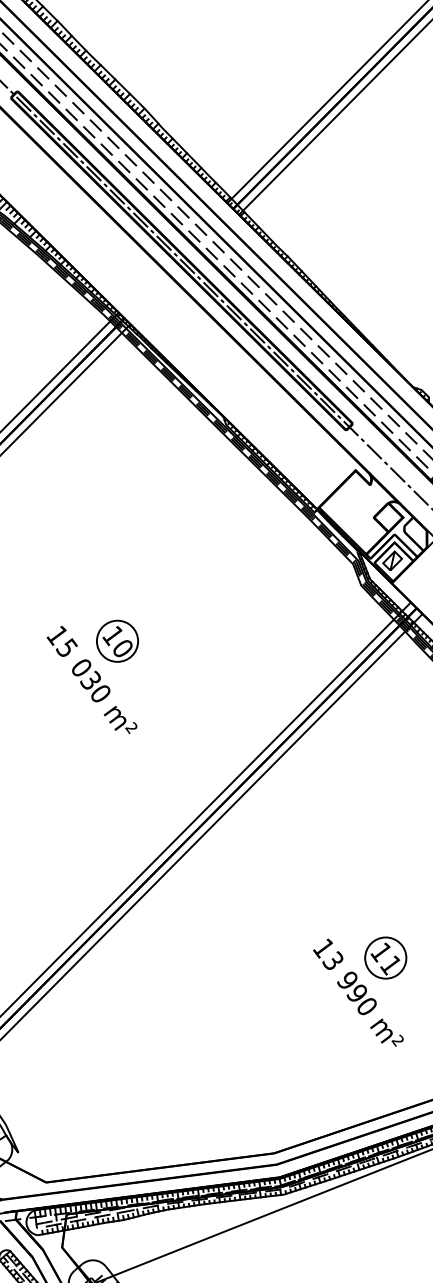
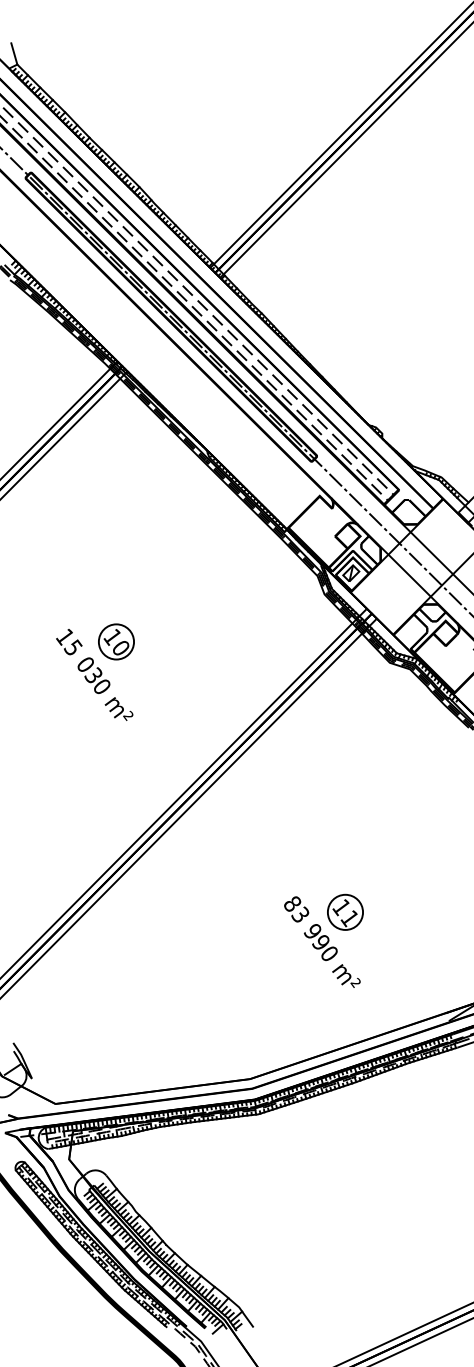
text: (323, 947) -> (292, 903), 13 -> 83

